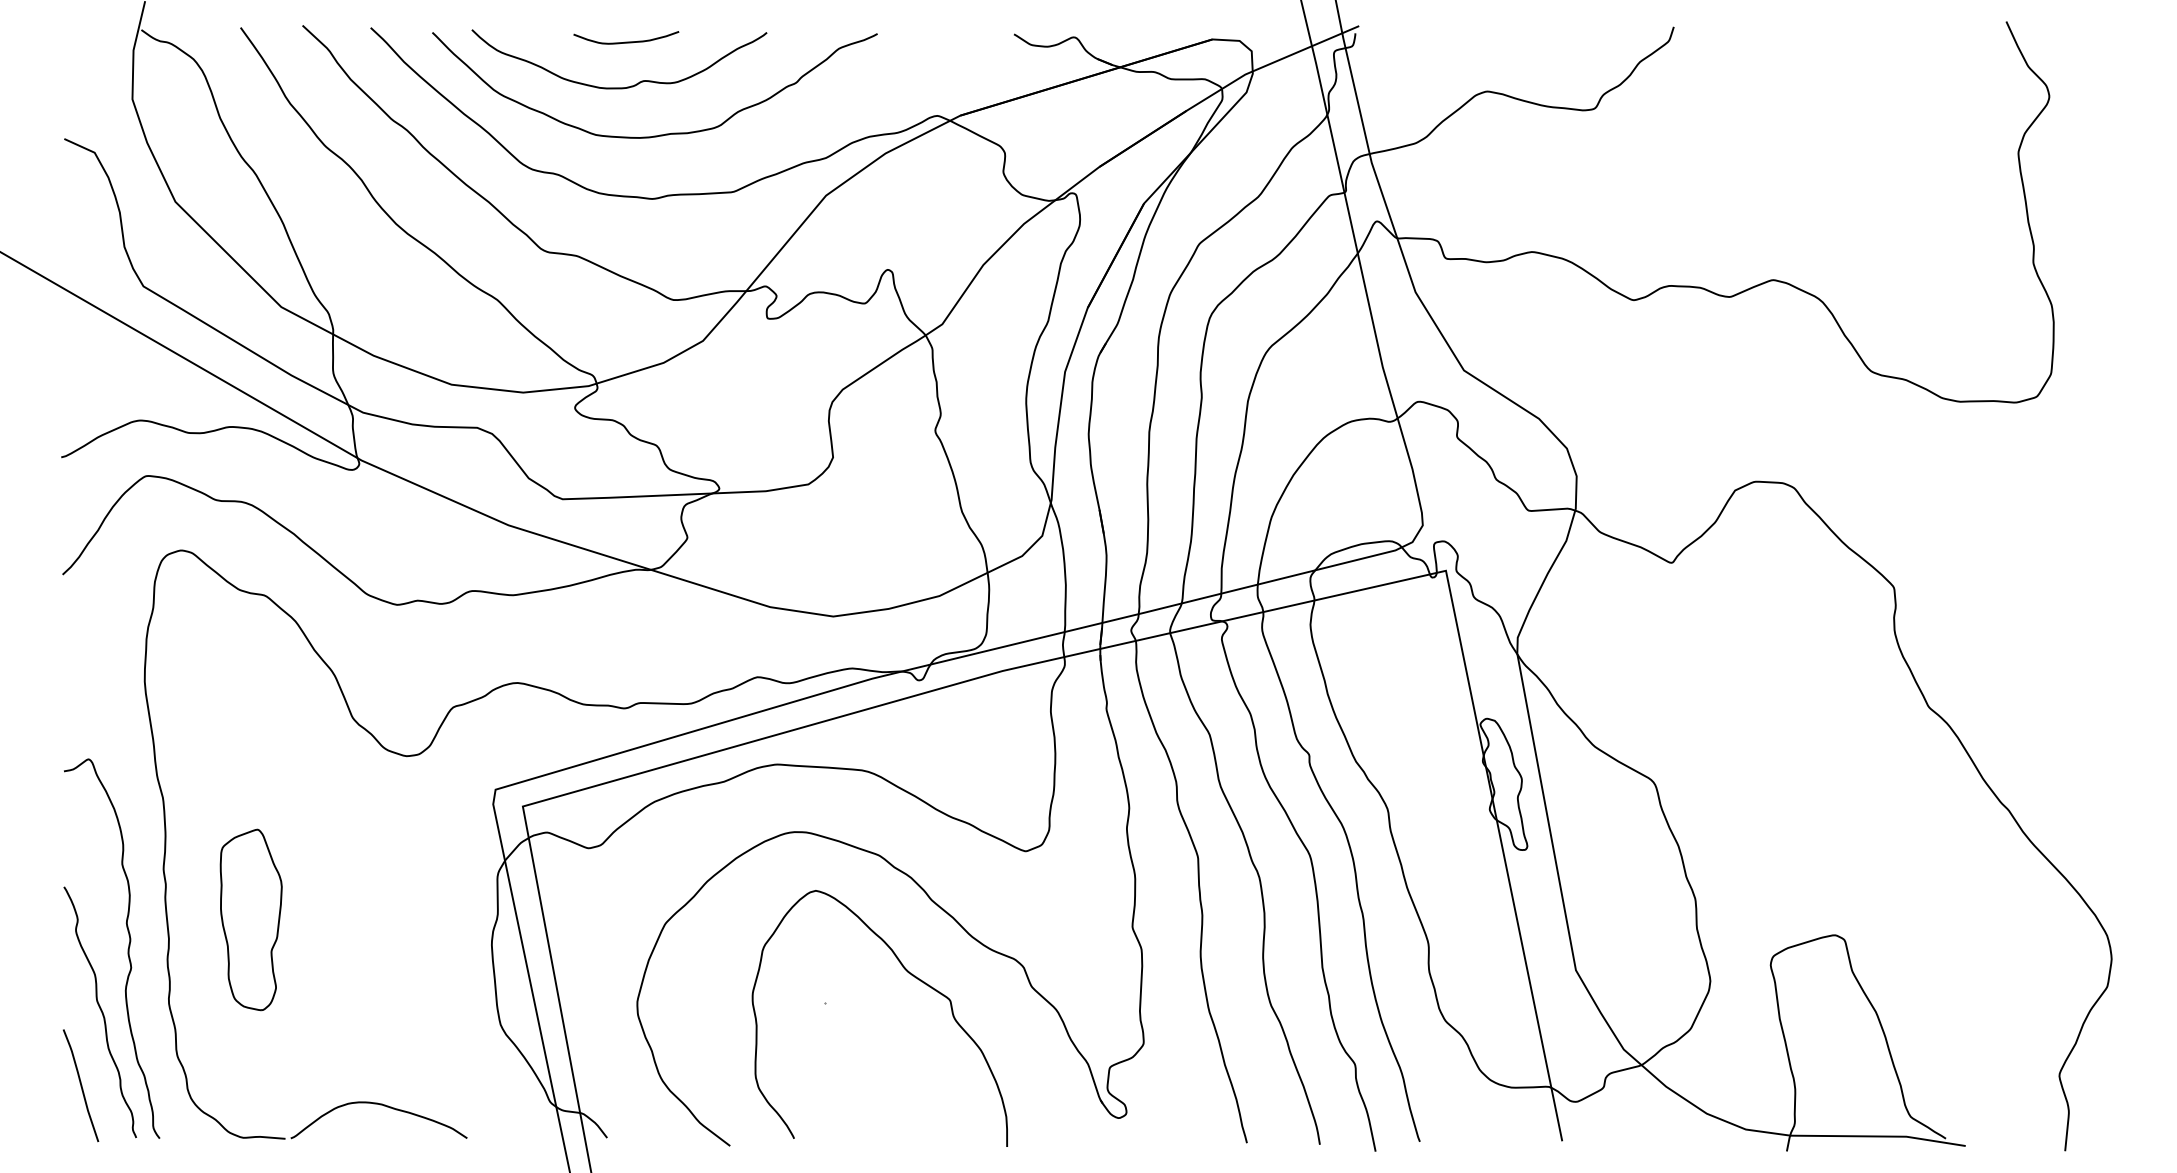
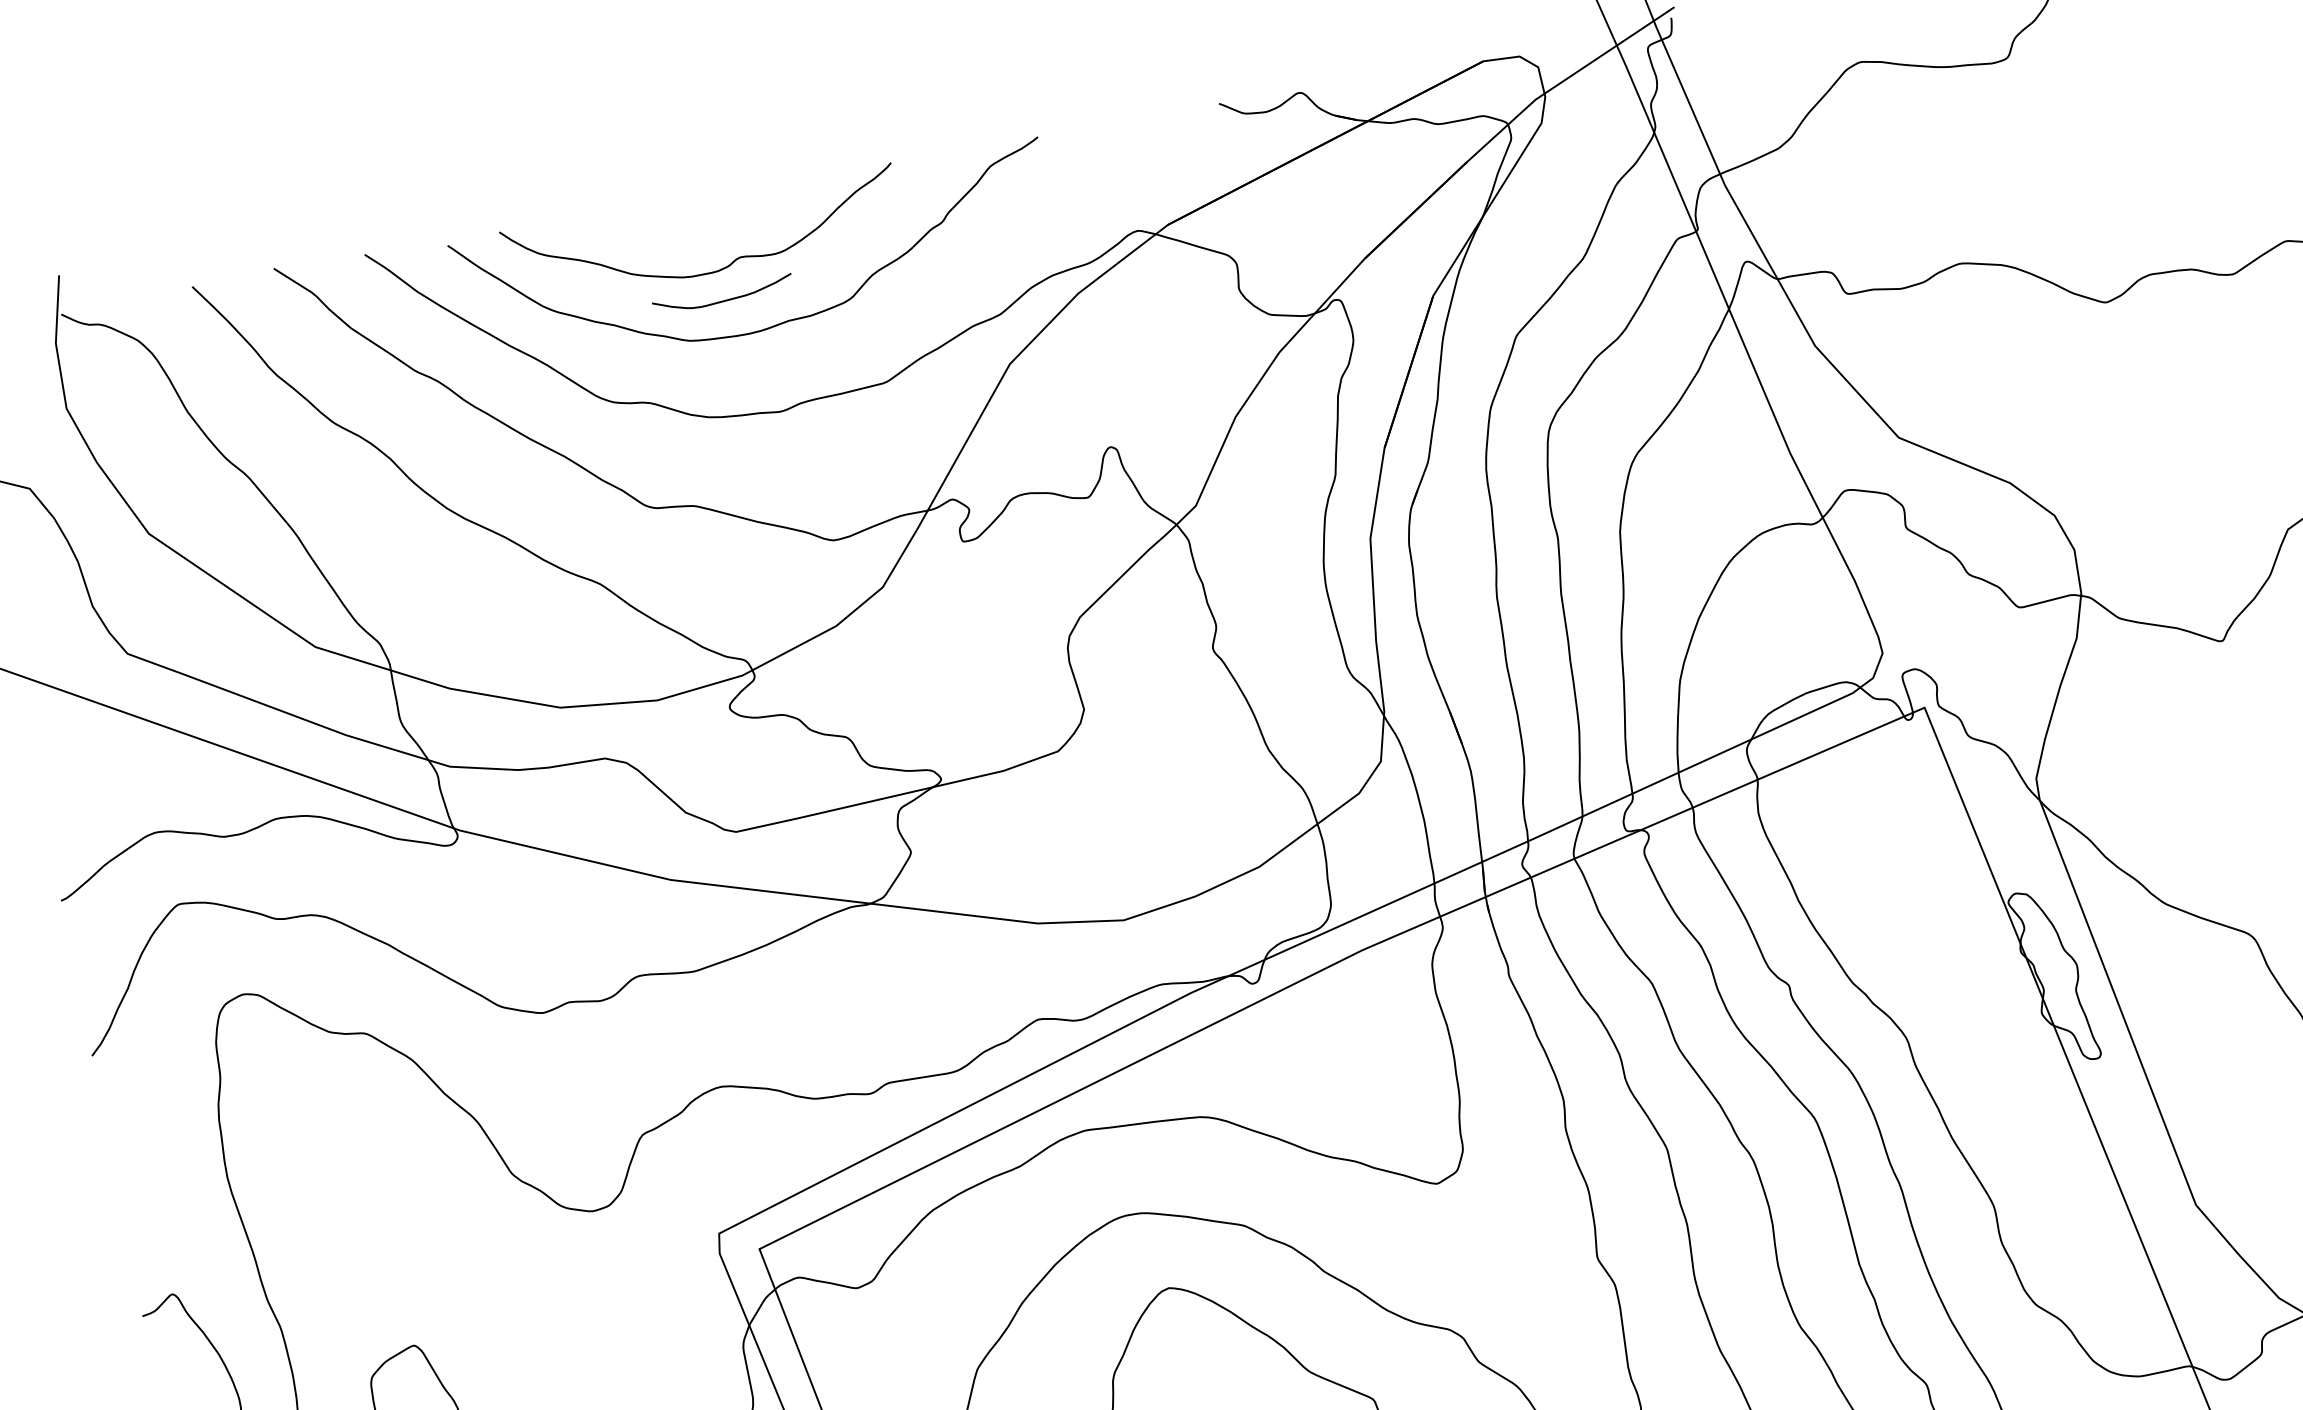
curve: (626, 41) -> (723, 299), moved

